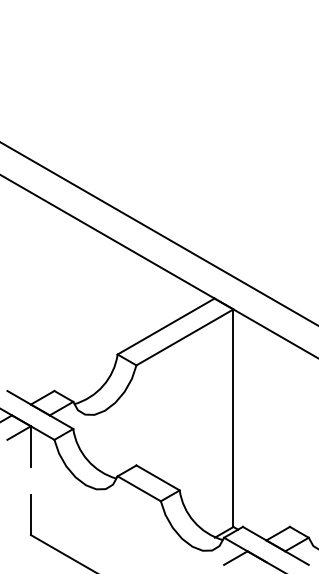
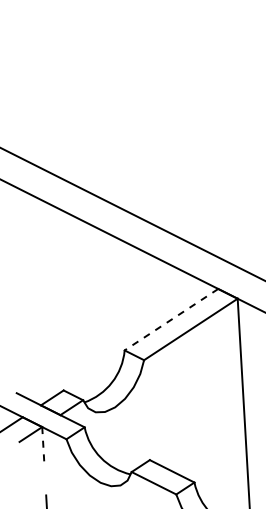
line: (166, 326) -> (171, 319), solid -> dashed
line: (30, 446) -> (42, 447), solid -> dashed

